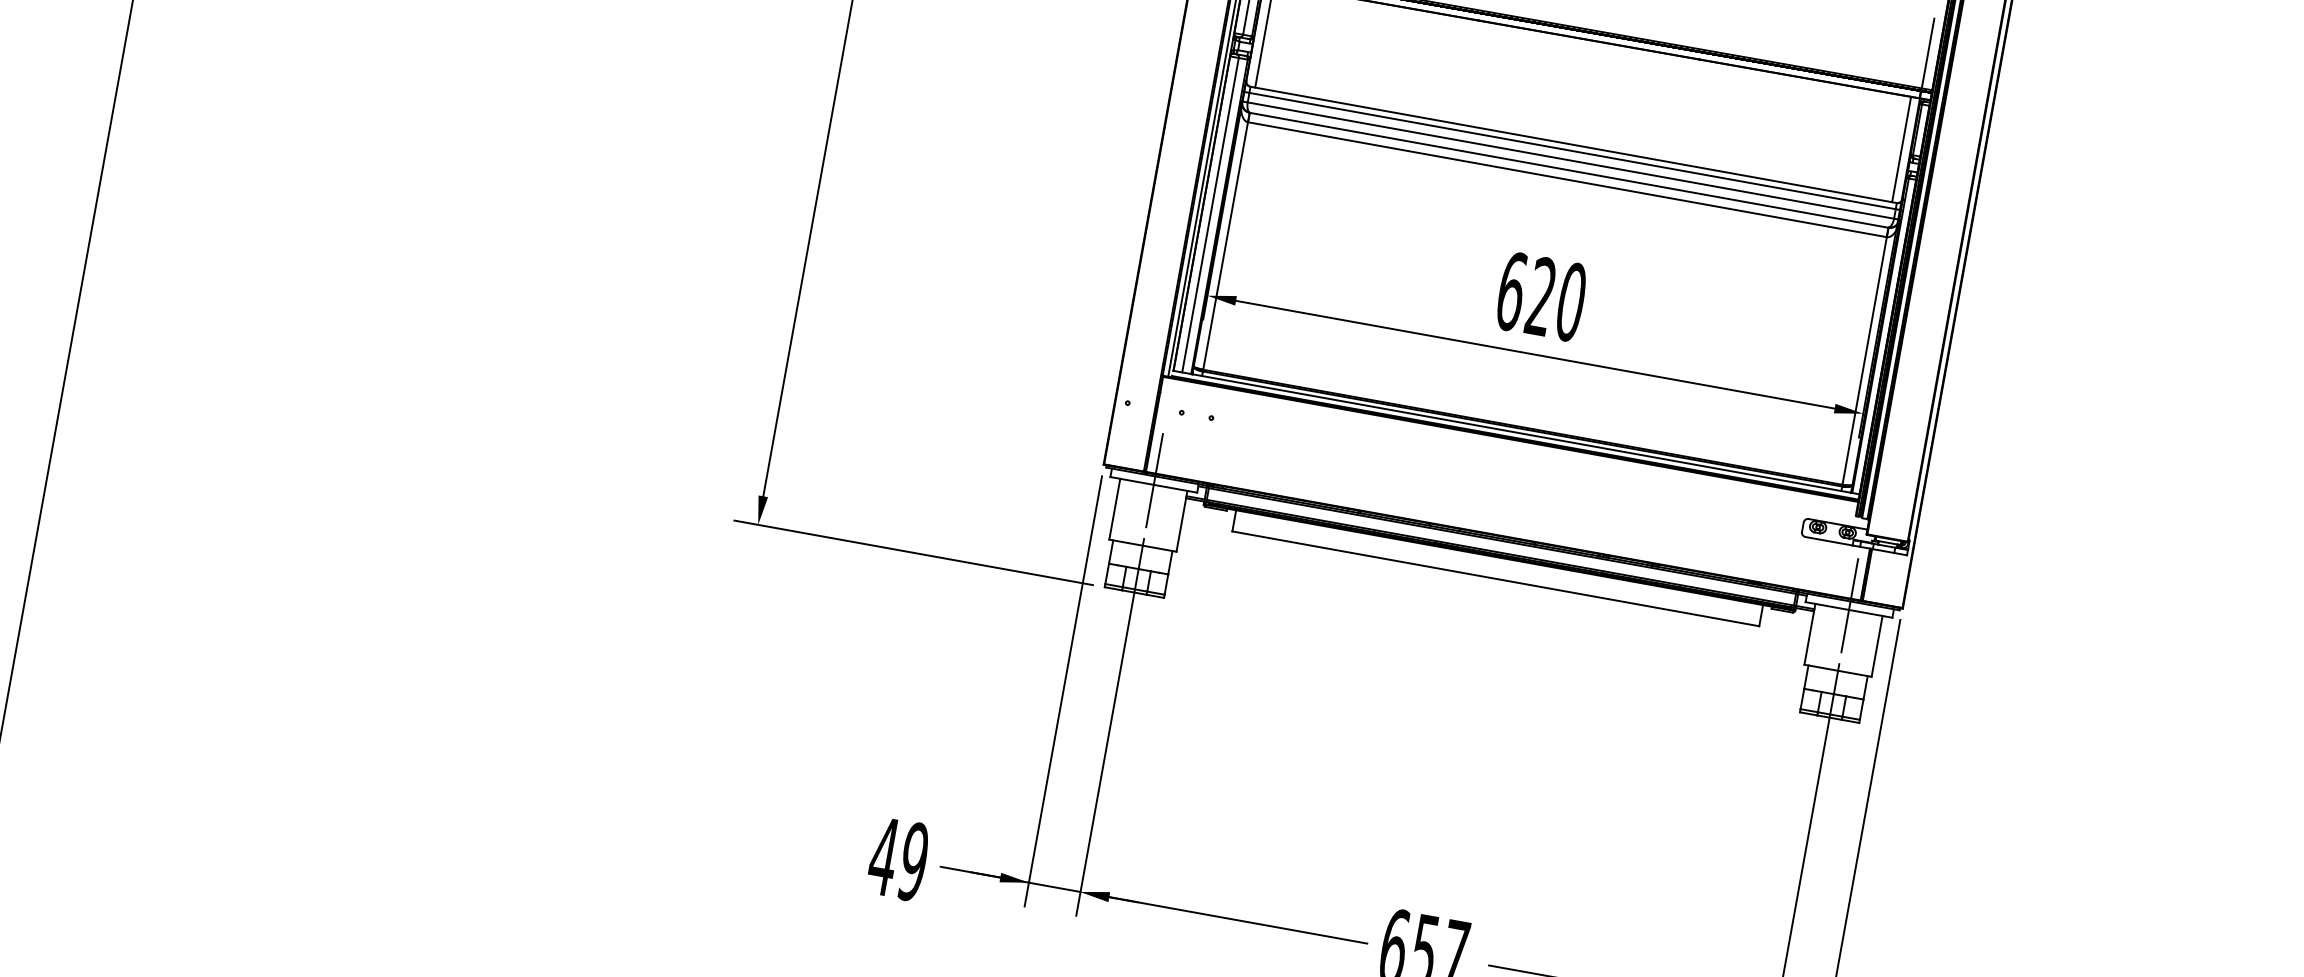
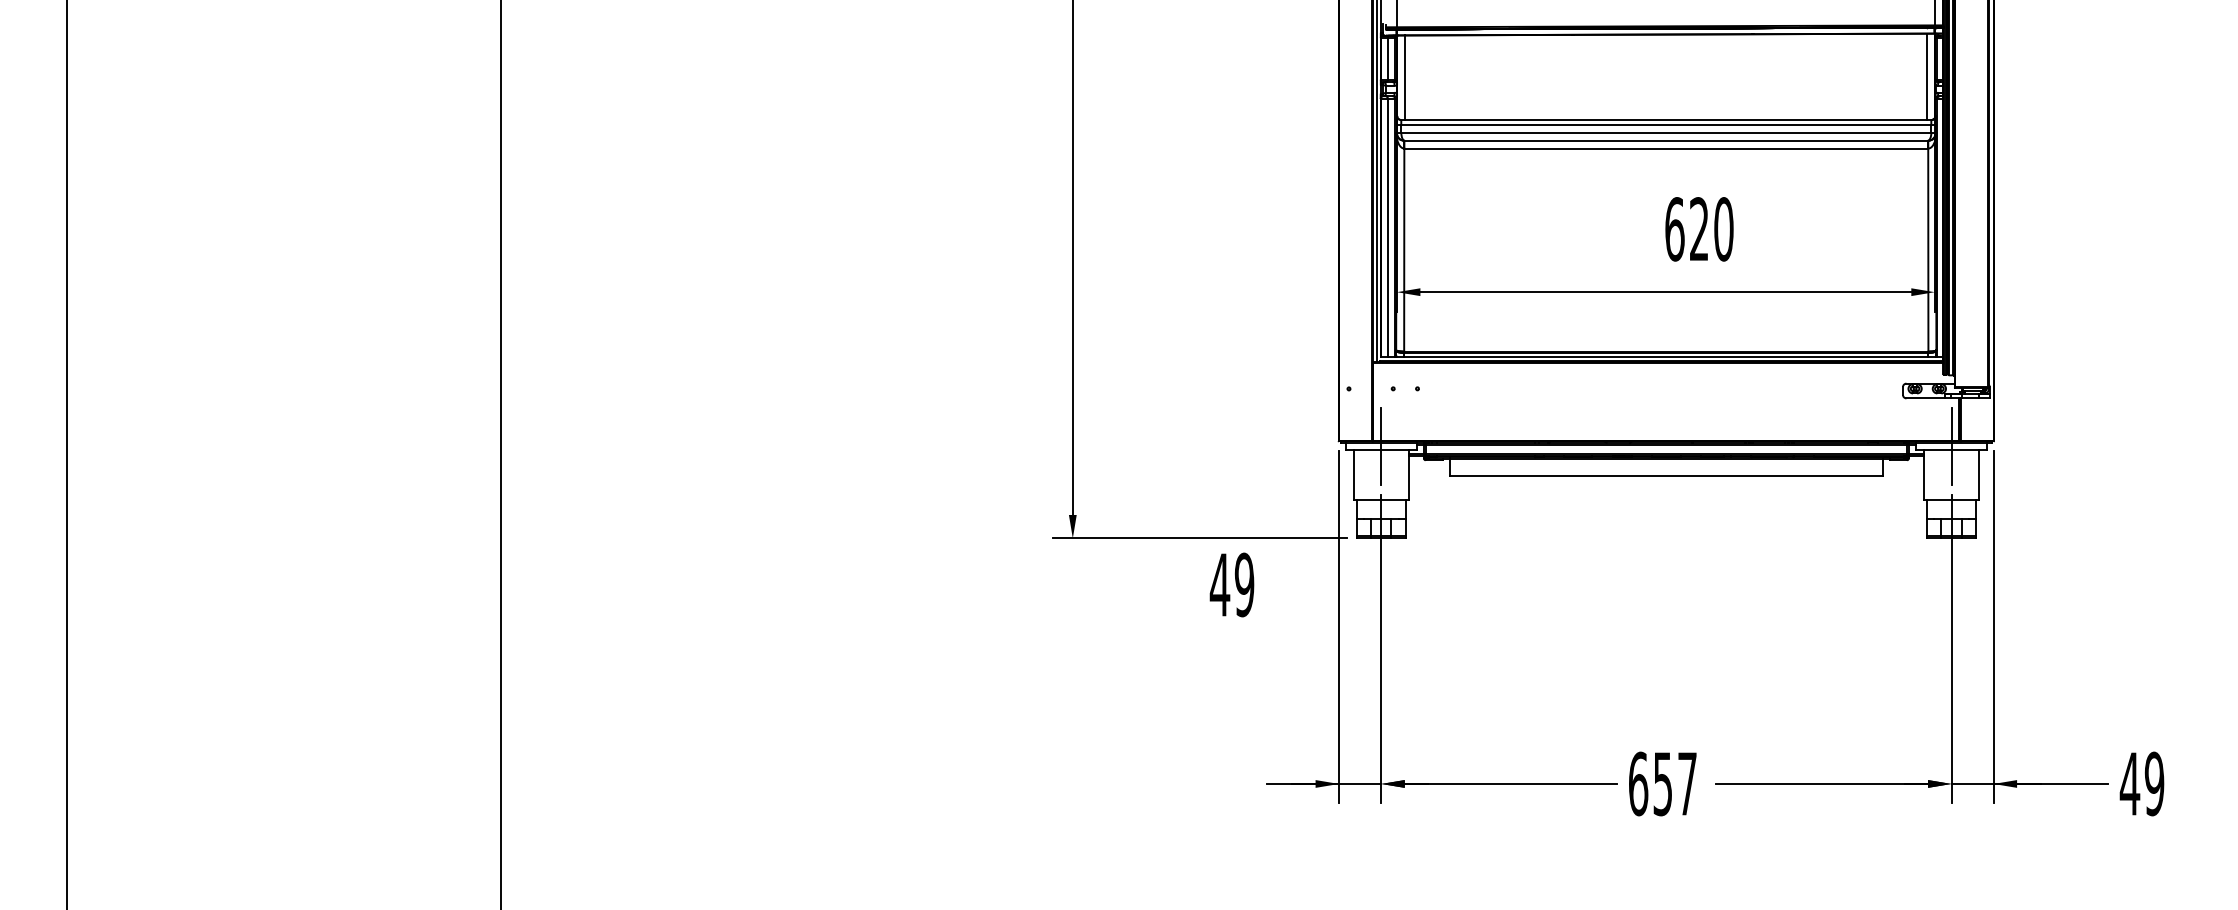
text: (1541, 297) -> (1699, 229), moved
text: (897, 858) -> (1231, 584), moved

